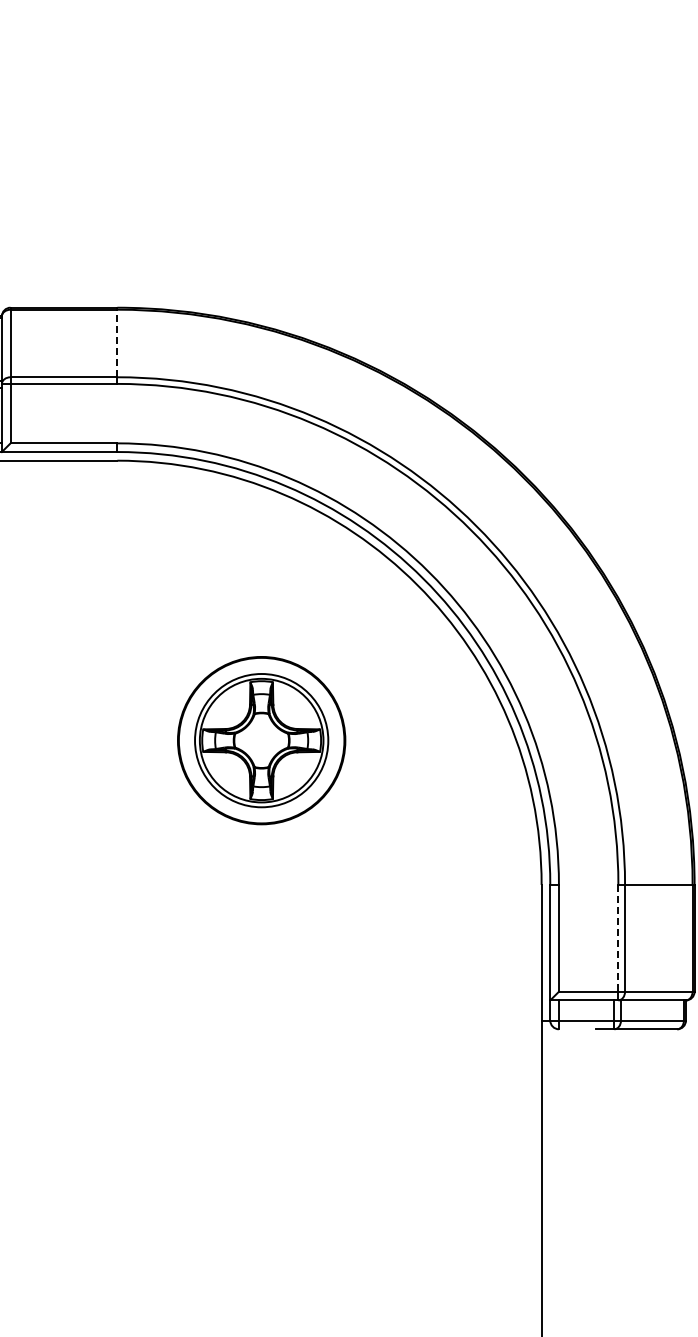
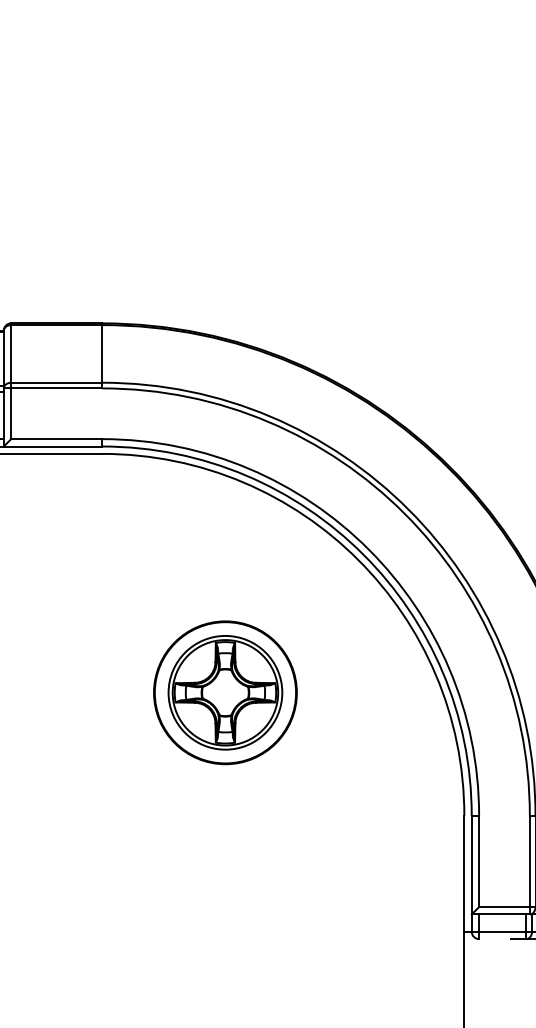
line: (117, 343) -> (102, 353), dashed -> solid
line: (618, 938) -> (529, 861), dashed -> solid

